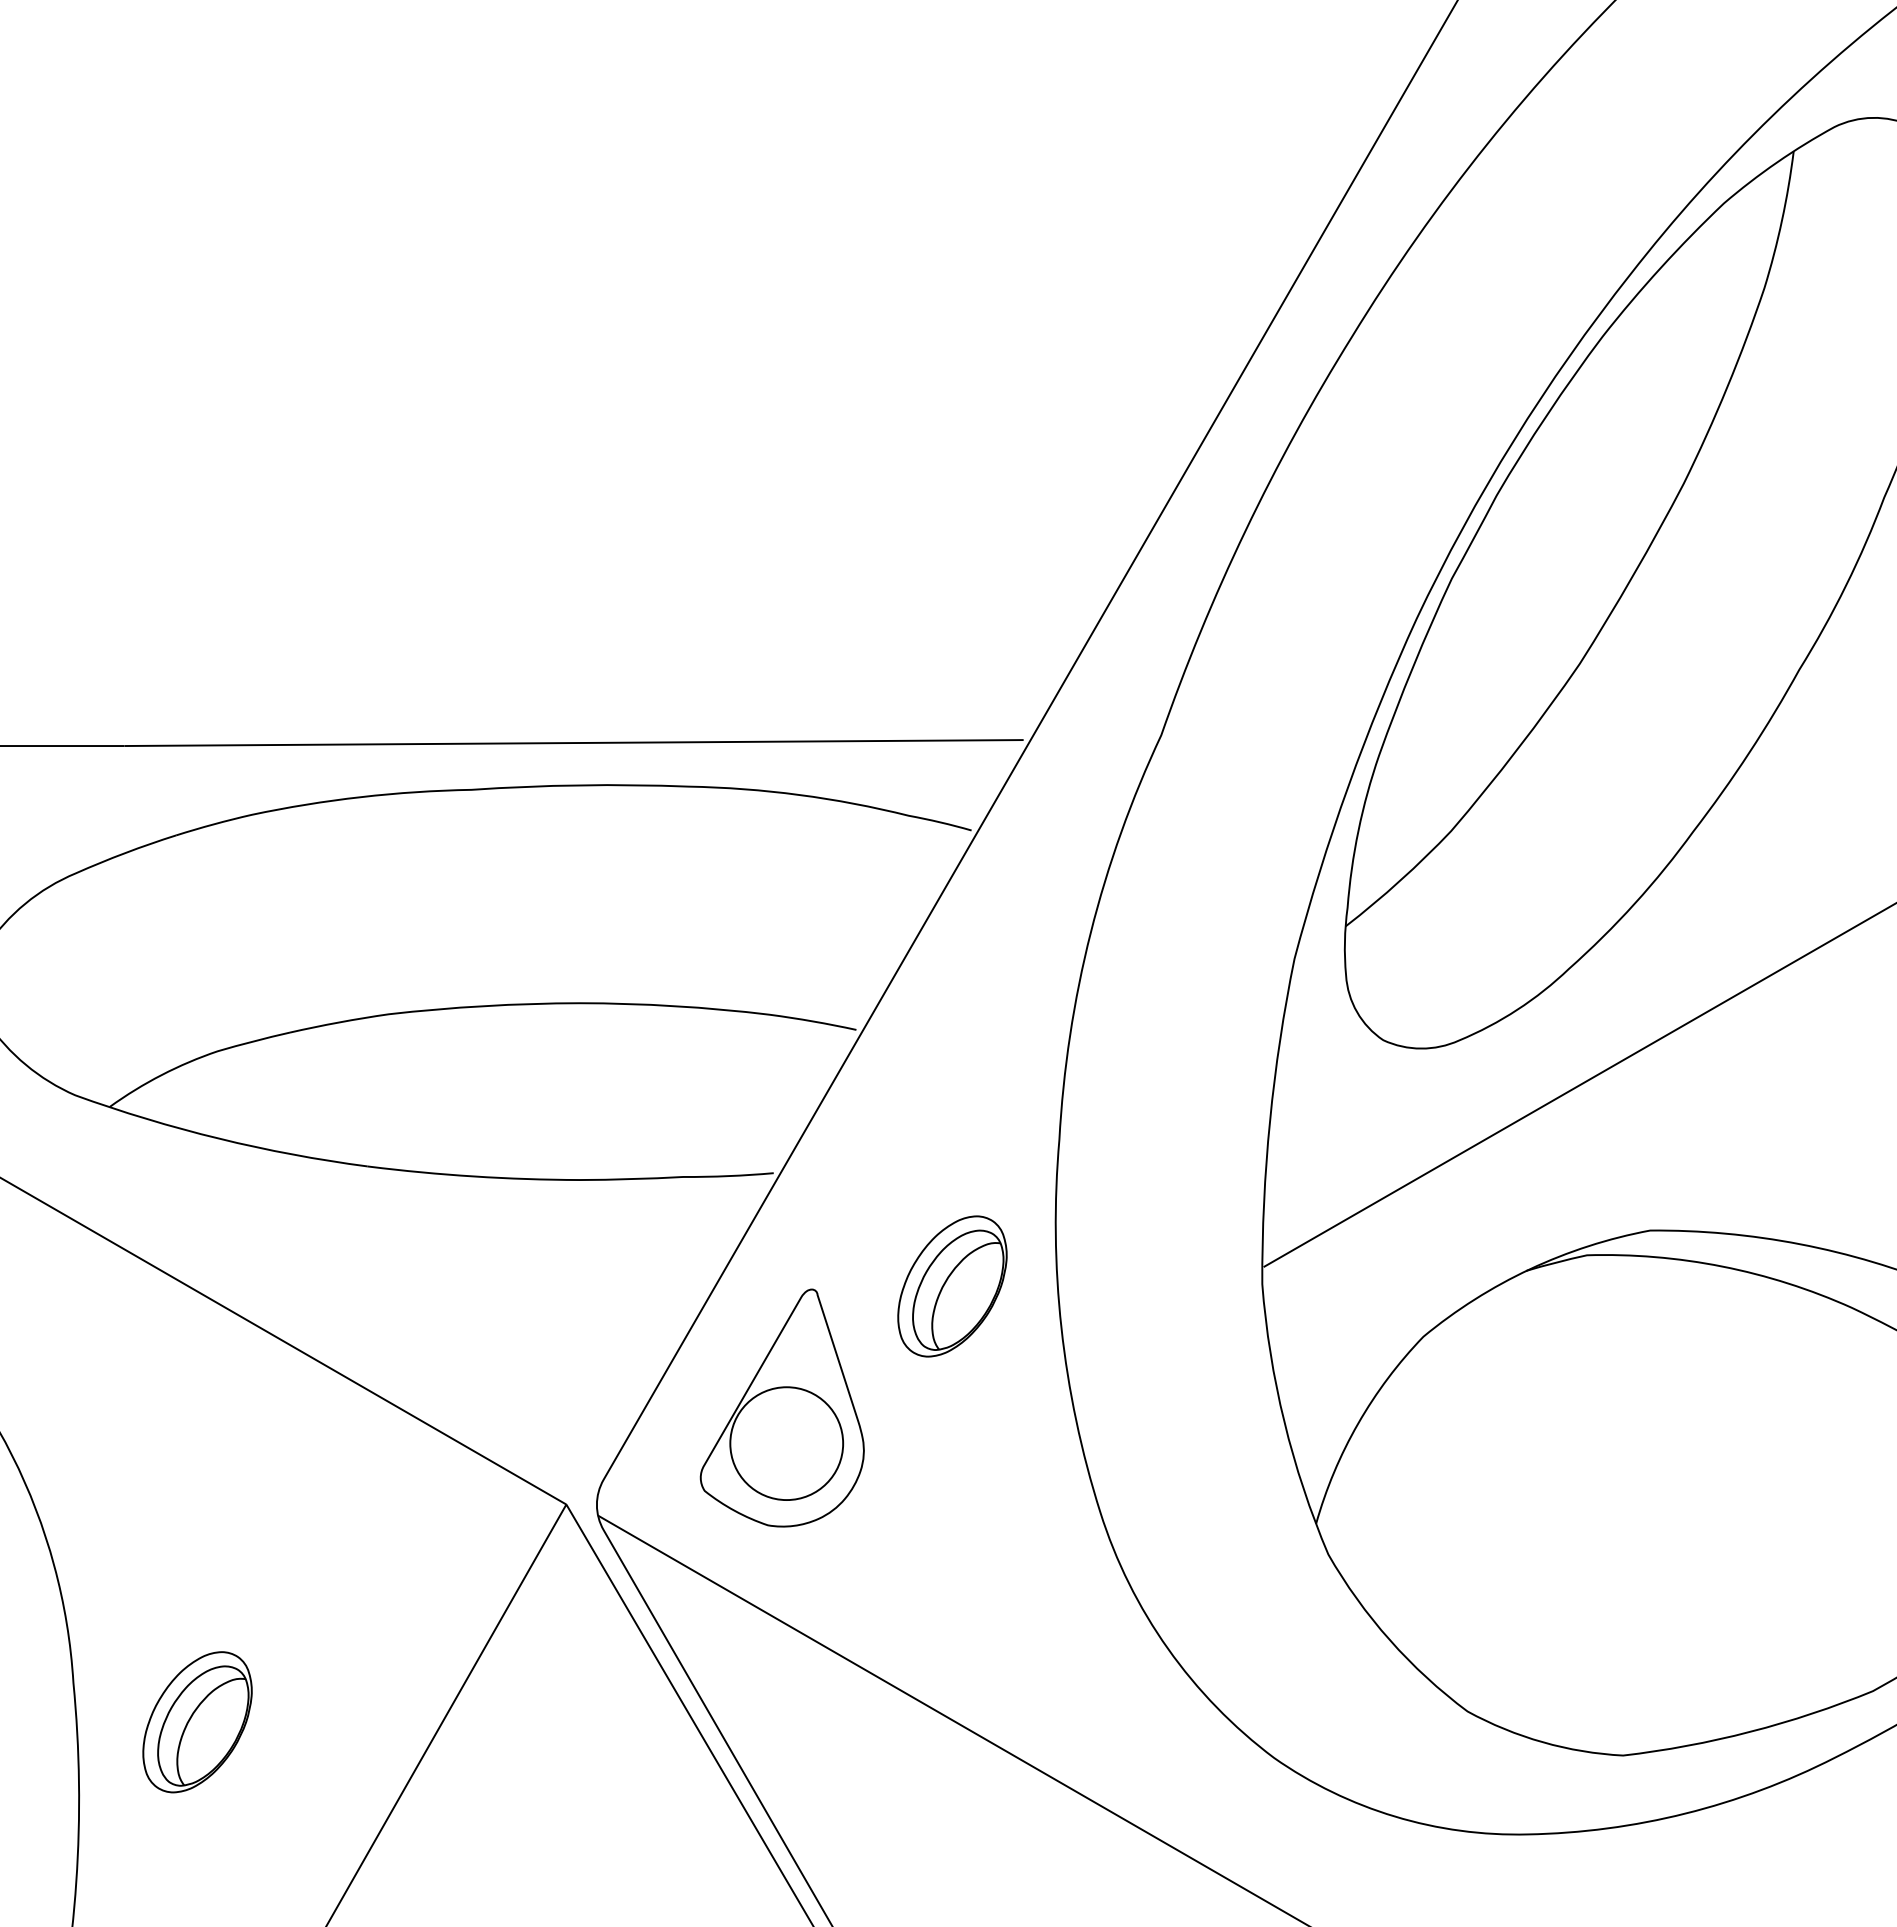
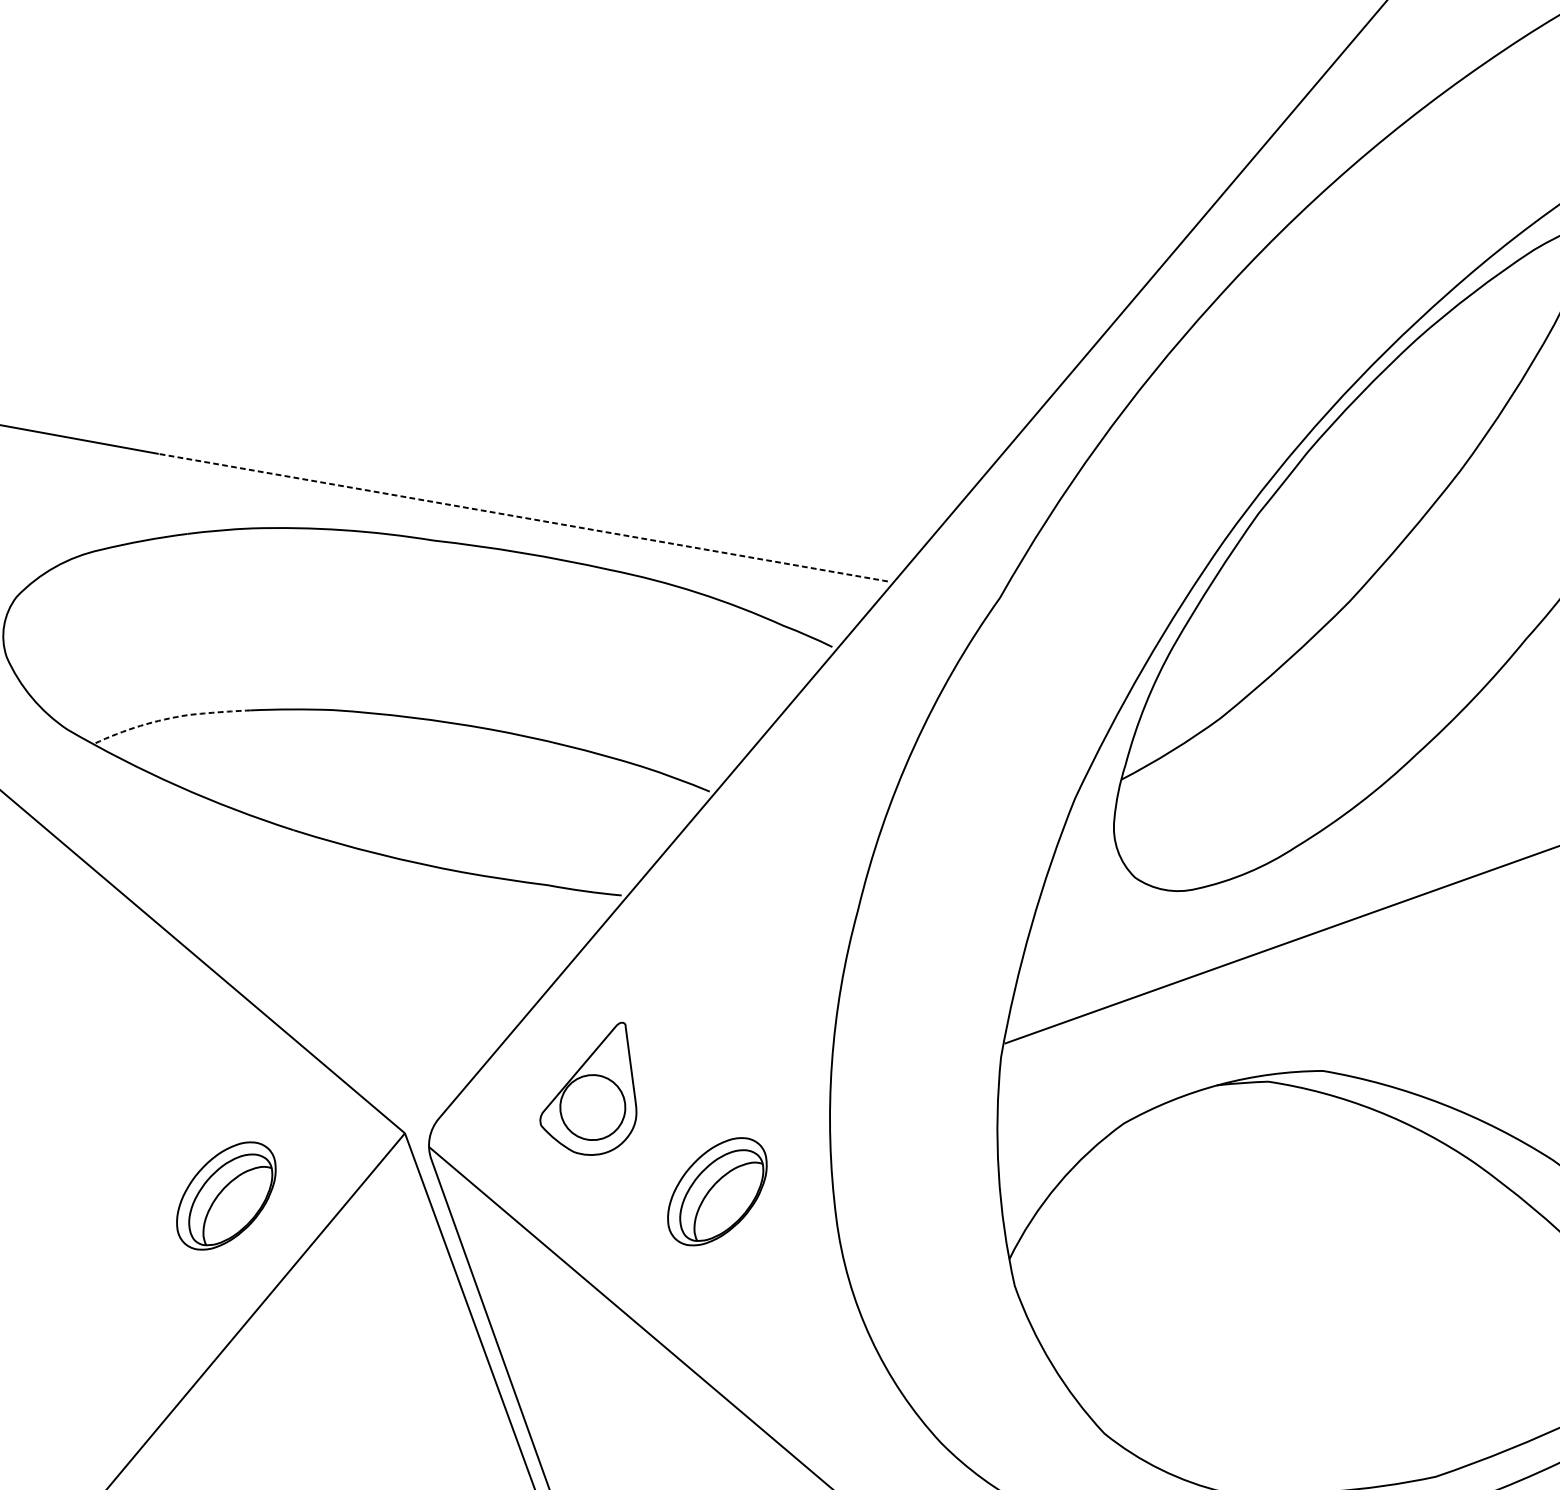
line: (574, 743) -> (523, 518), solid -> dashed
line: (193, 1060) -> (168, 718), solid -> dashed
part: (952, 1286) -> (717, 1191), moved
part: (781, 1407) -> (593, 1086), size x0.7
part: (197, 1722) -> (226, 1196), moved

